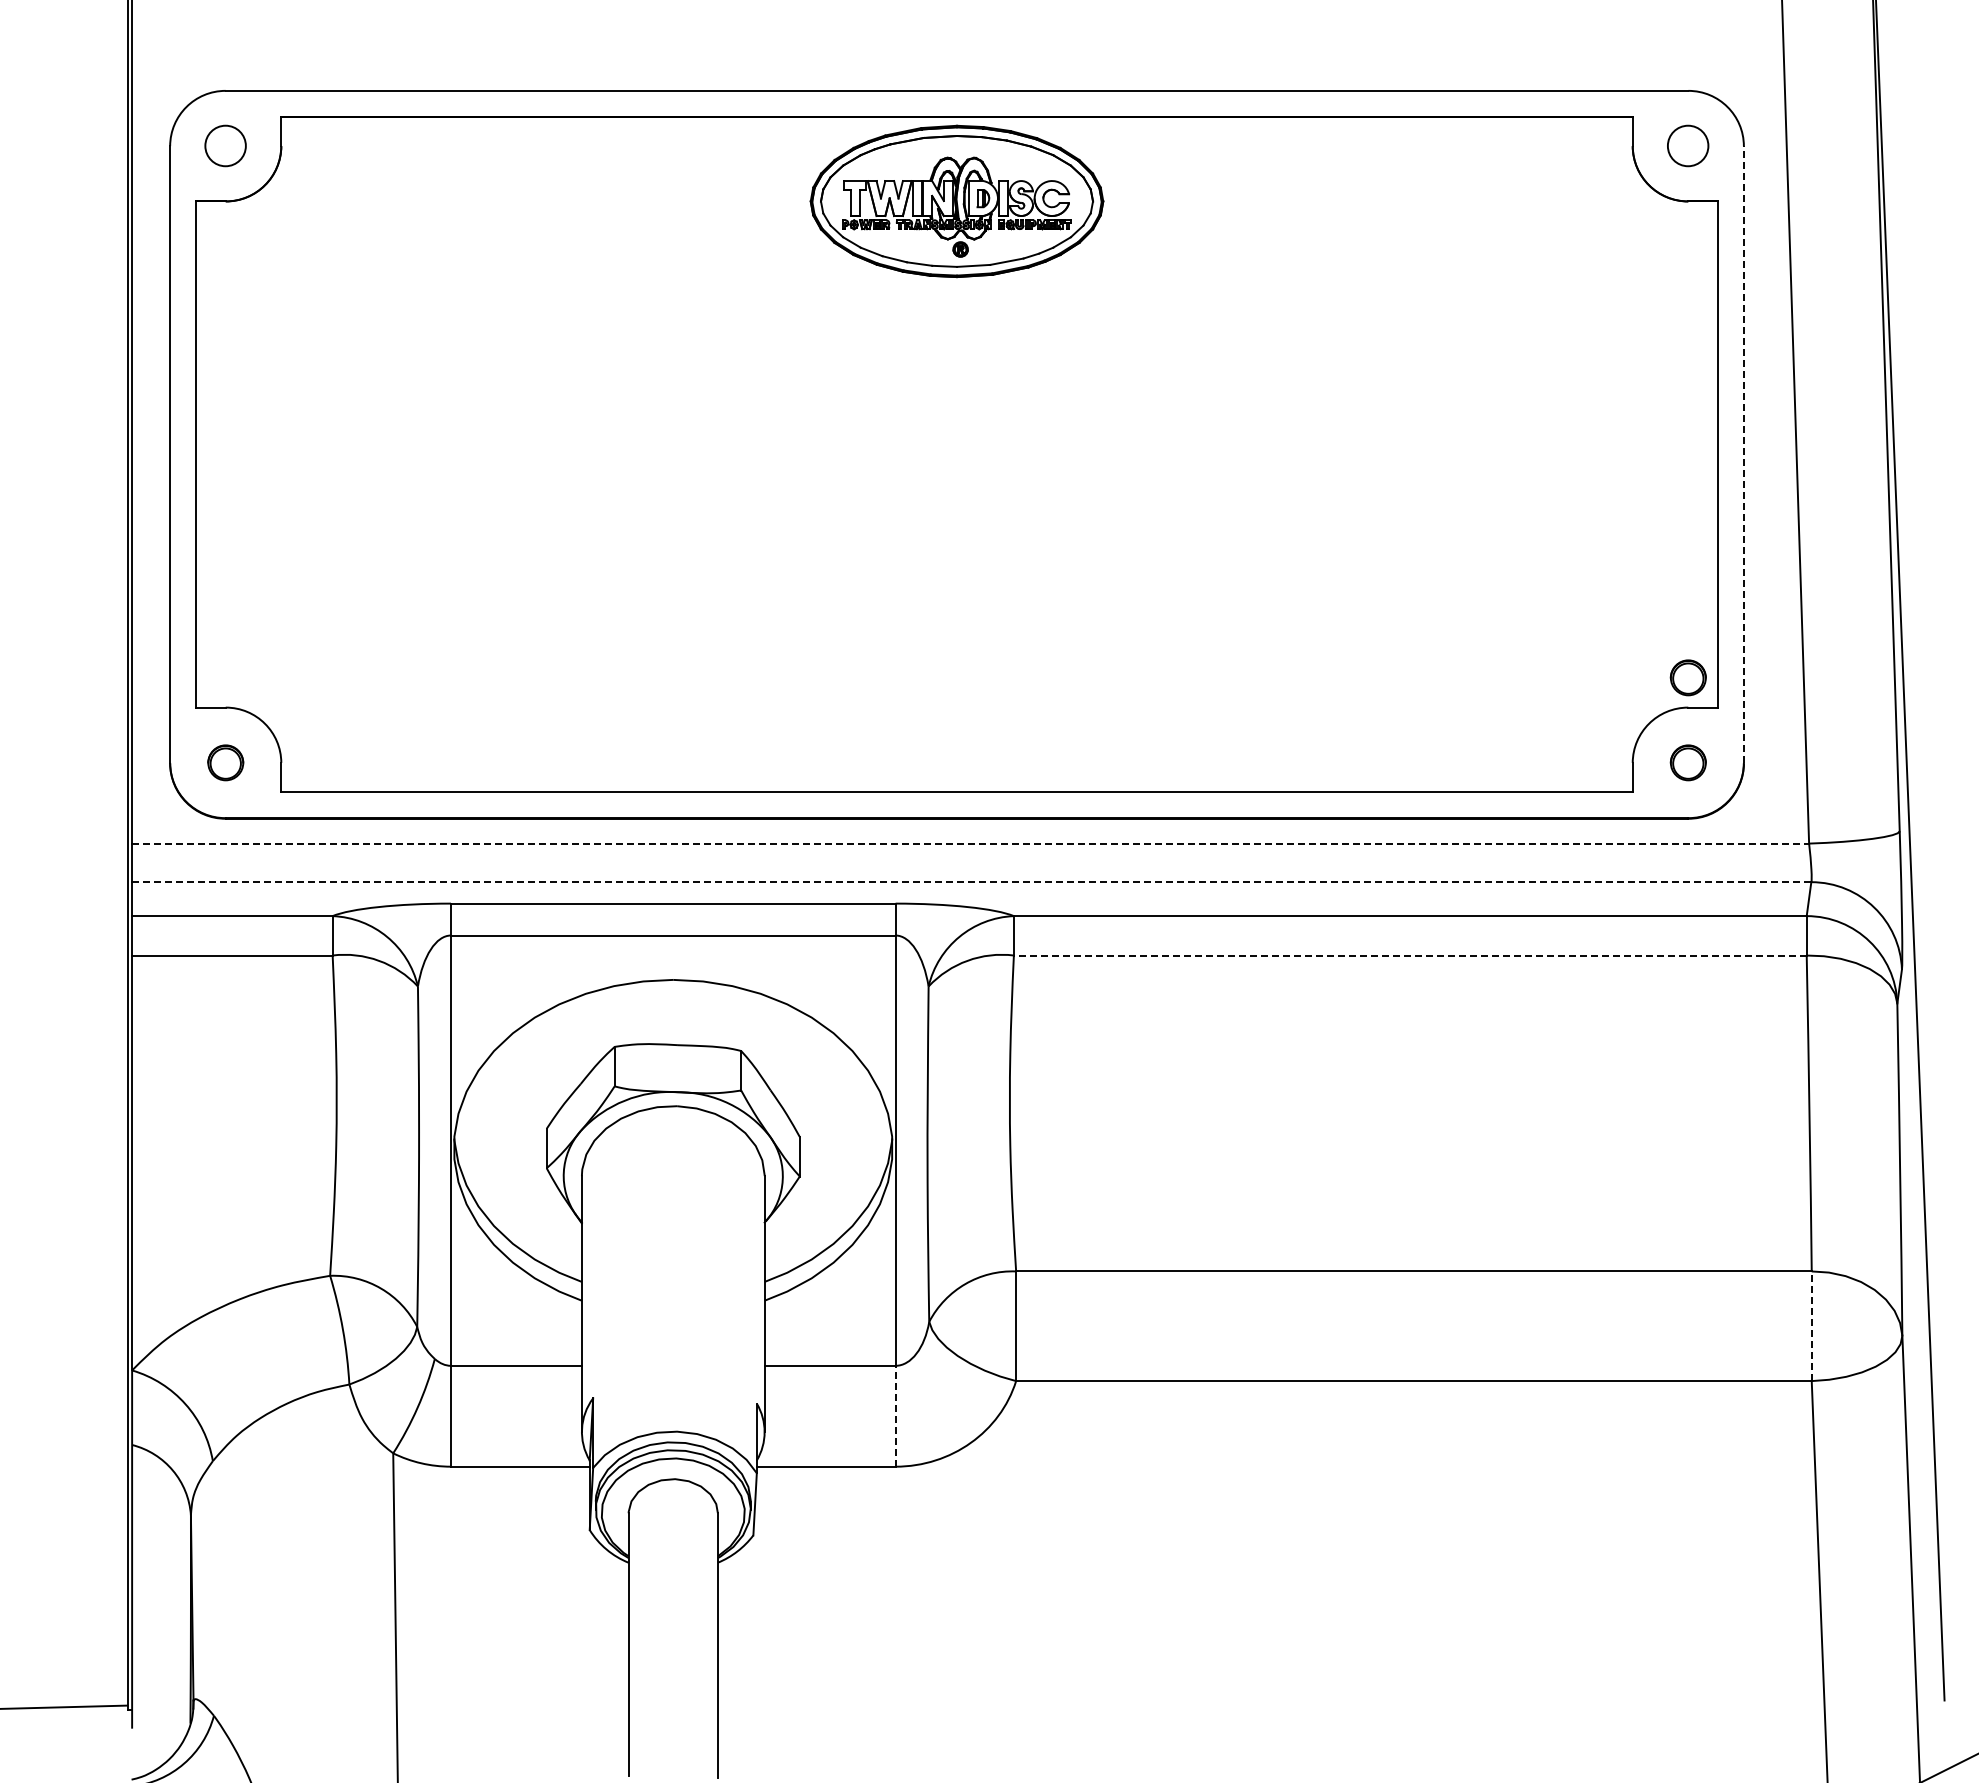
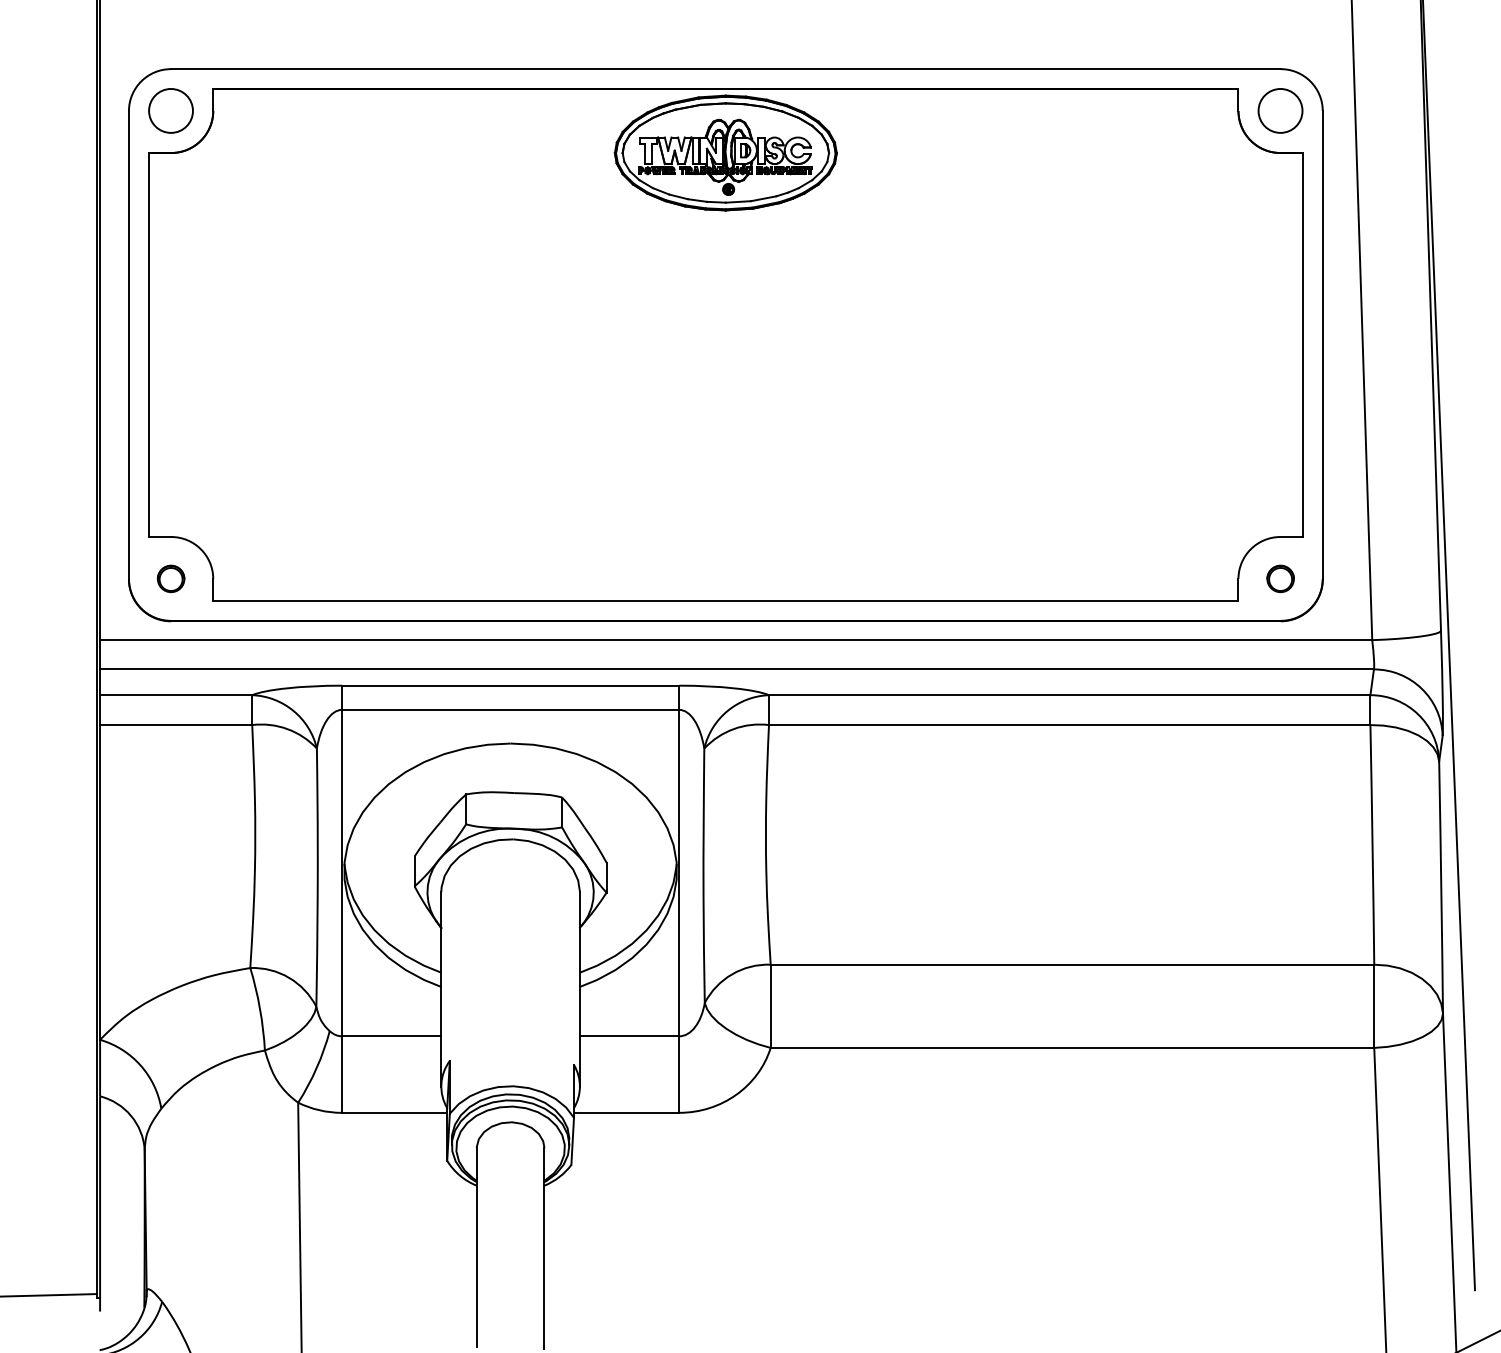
circle: (225, 145) -> (170, 110), size x1.43
circle: (1687, 145) -> (1280, 110), size x1.43
line: (1743, 454) -> (1322, 344), dashed -> solid
part: (1687, 677) -> (1280, 514), removed
line: (971, 843) -> (736, 640), dashed -> solid
line: (971, 882) -> (736, 669), dashed -> solid
line: (1409, 955) -> (1069, 725), dashed -> solid
line: (1811, 1326) -> (1374, 1006), dashed -> solid
line: (895, 1415) -> (679, 1074), dashed -> solid

